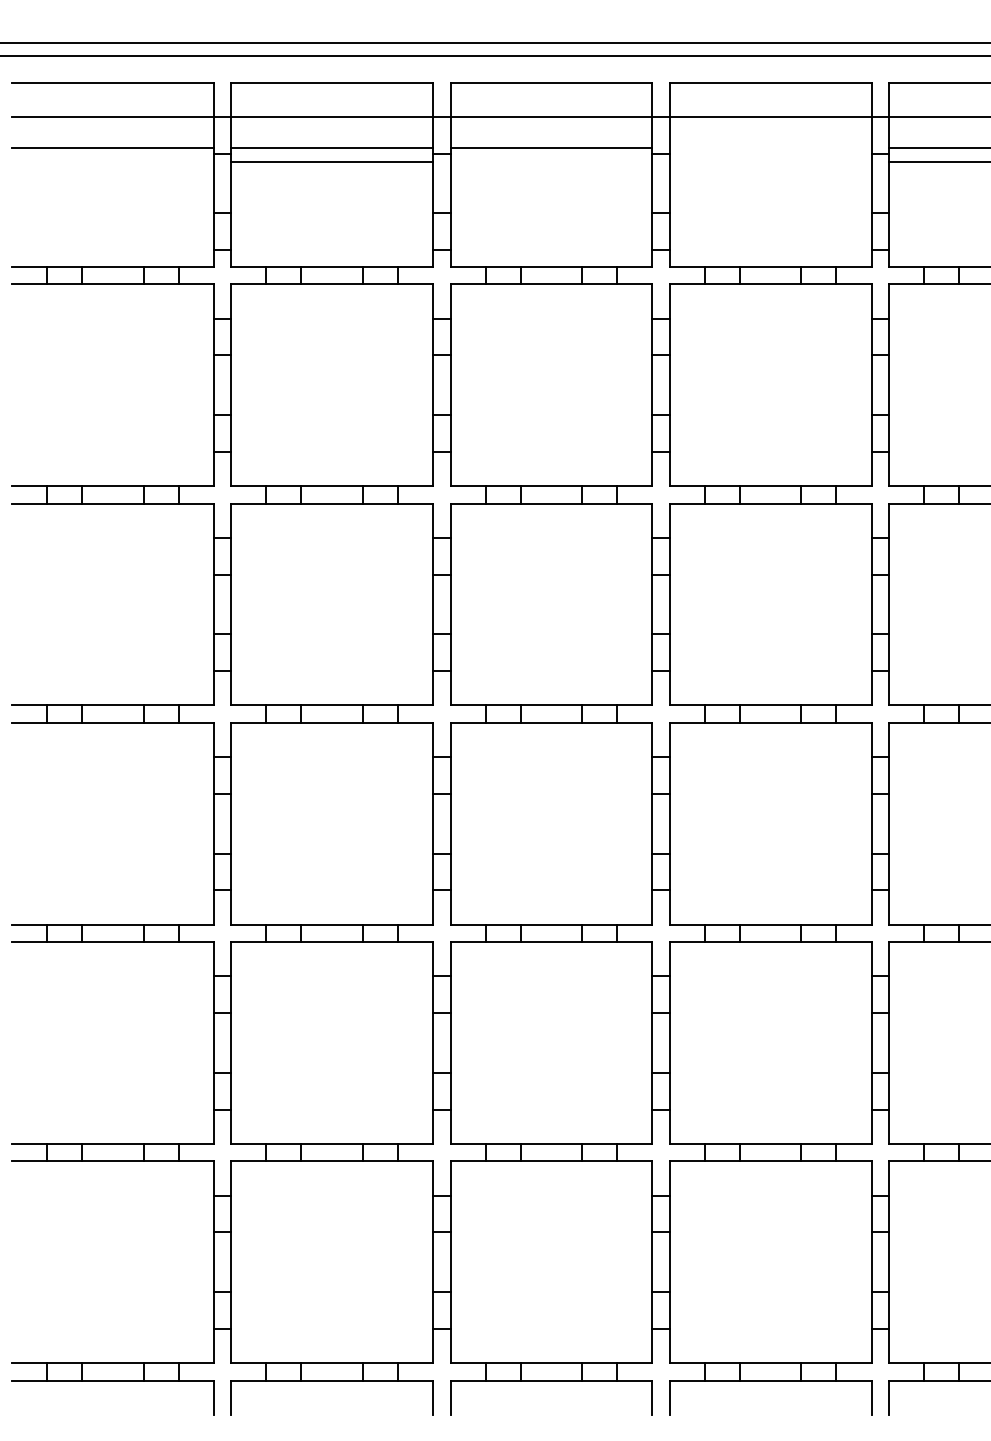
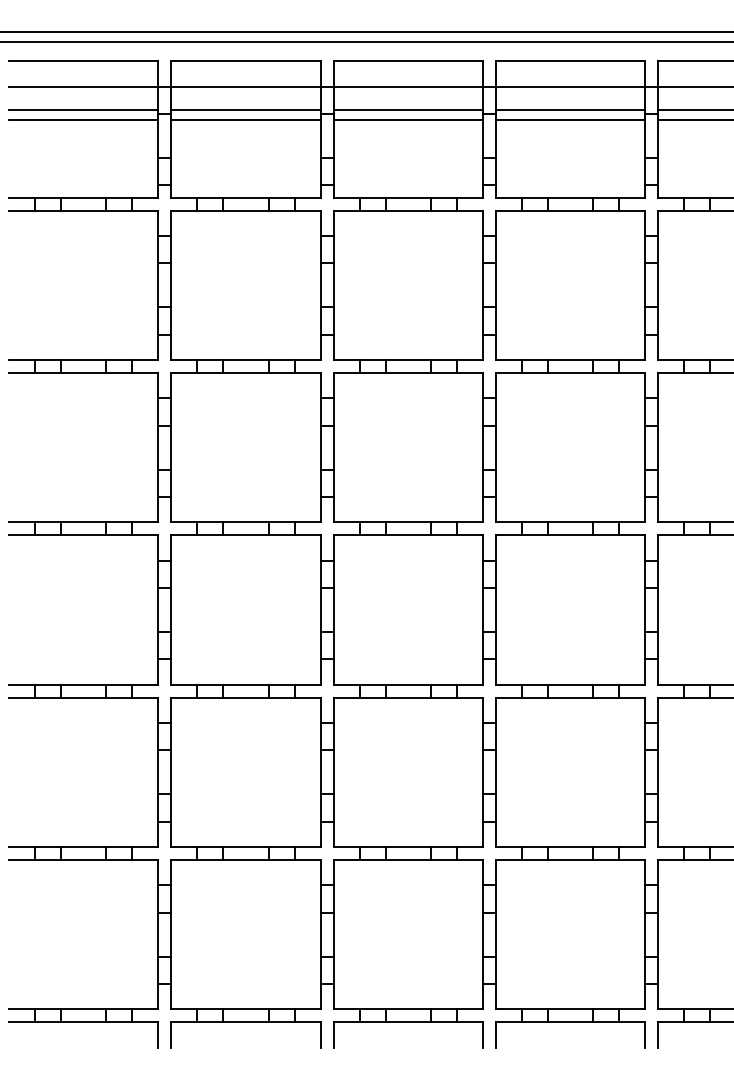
line: (770, 148) -> (570, 109), added
line: (112, 161) -> (83, 119), added
line: (551, 161) -> (408, 119), added
line: (770, 161) -> (570, 119), added

